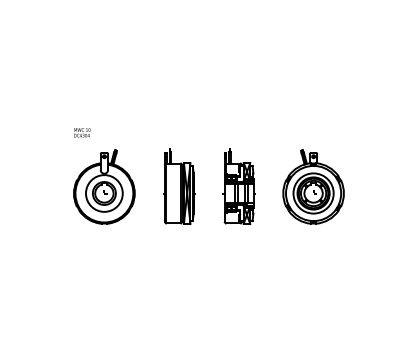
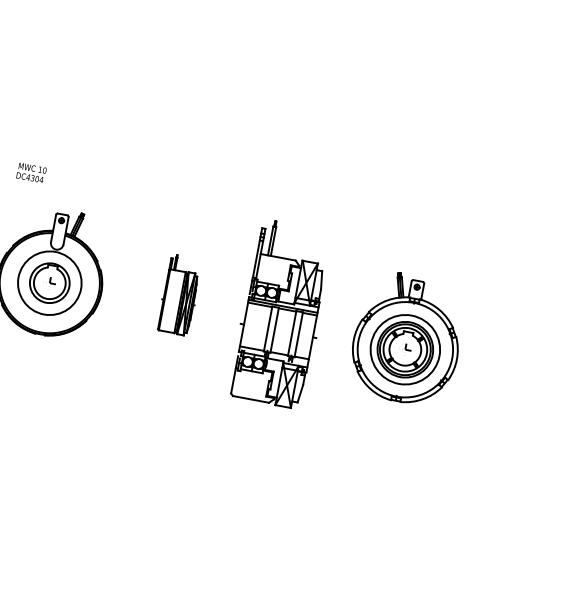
part: (179, 186) -> (179, 295), size x0.6
part: (238, 186) -> (279, 313), size x1.4

